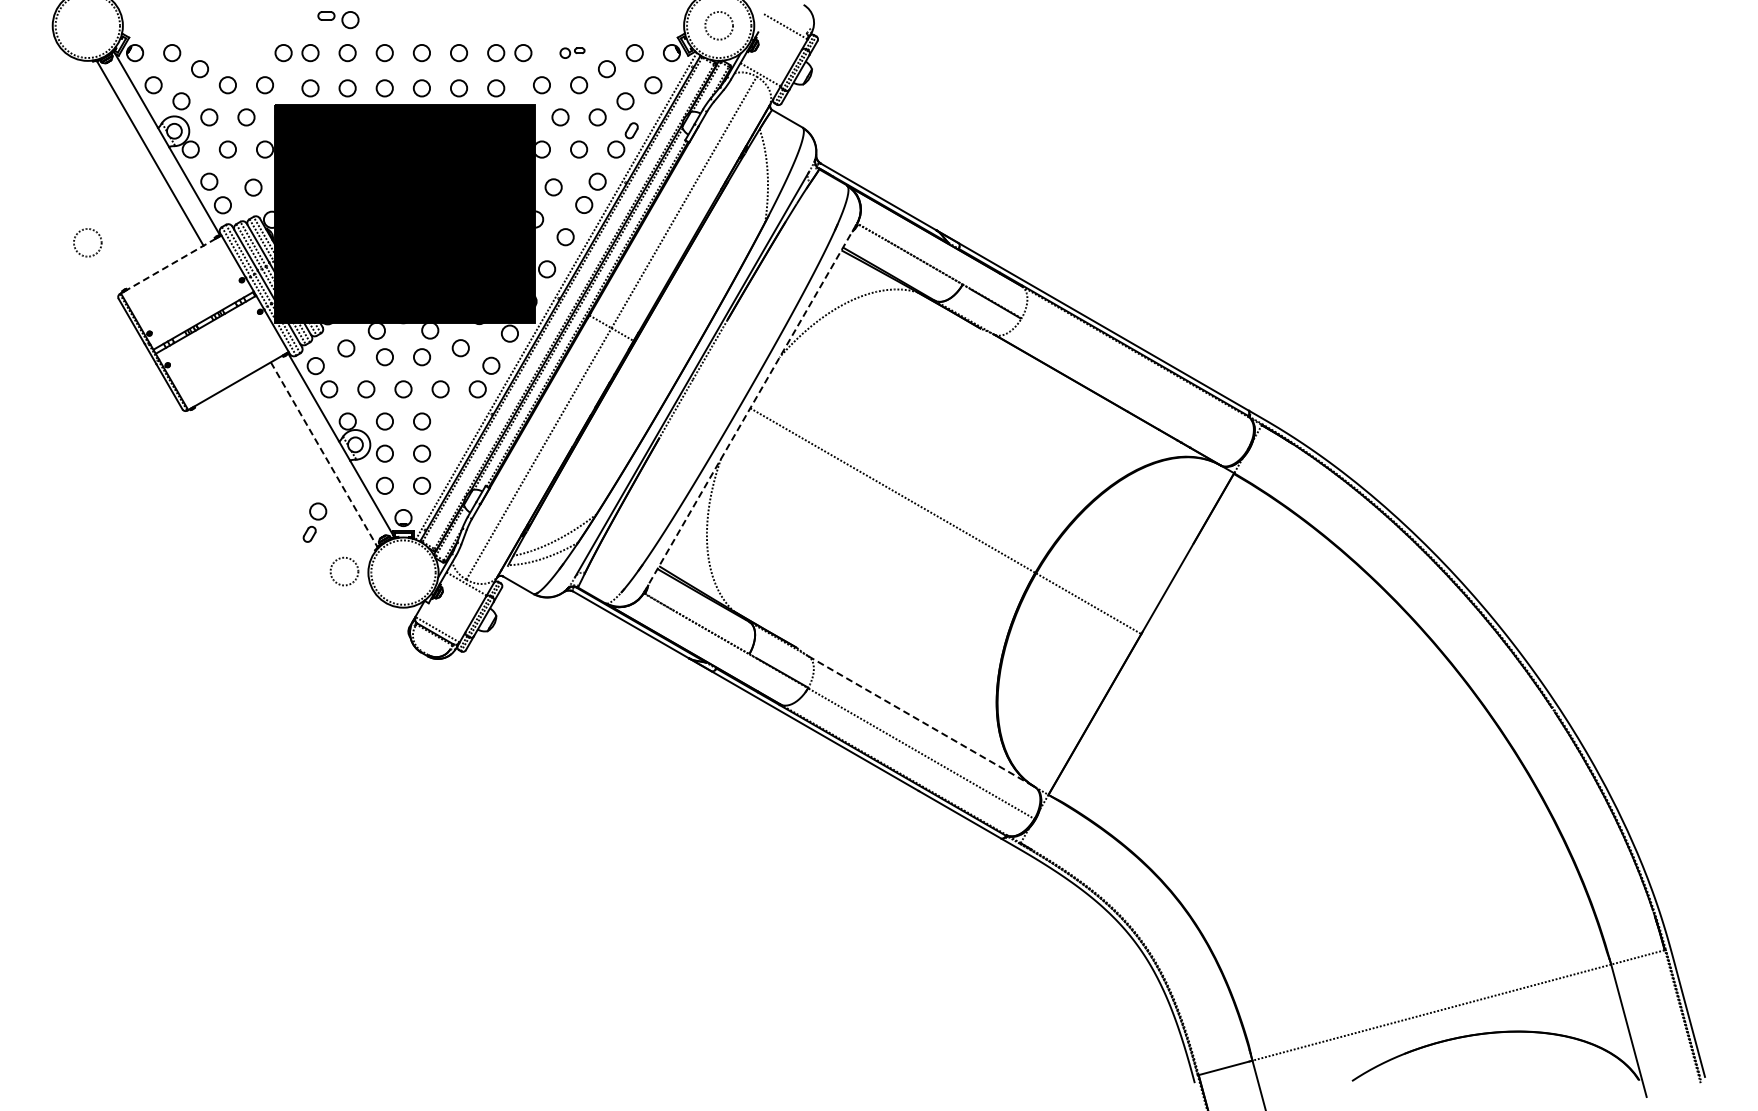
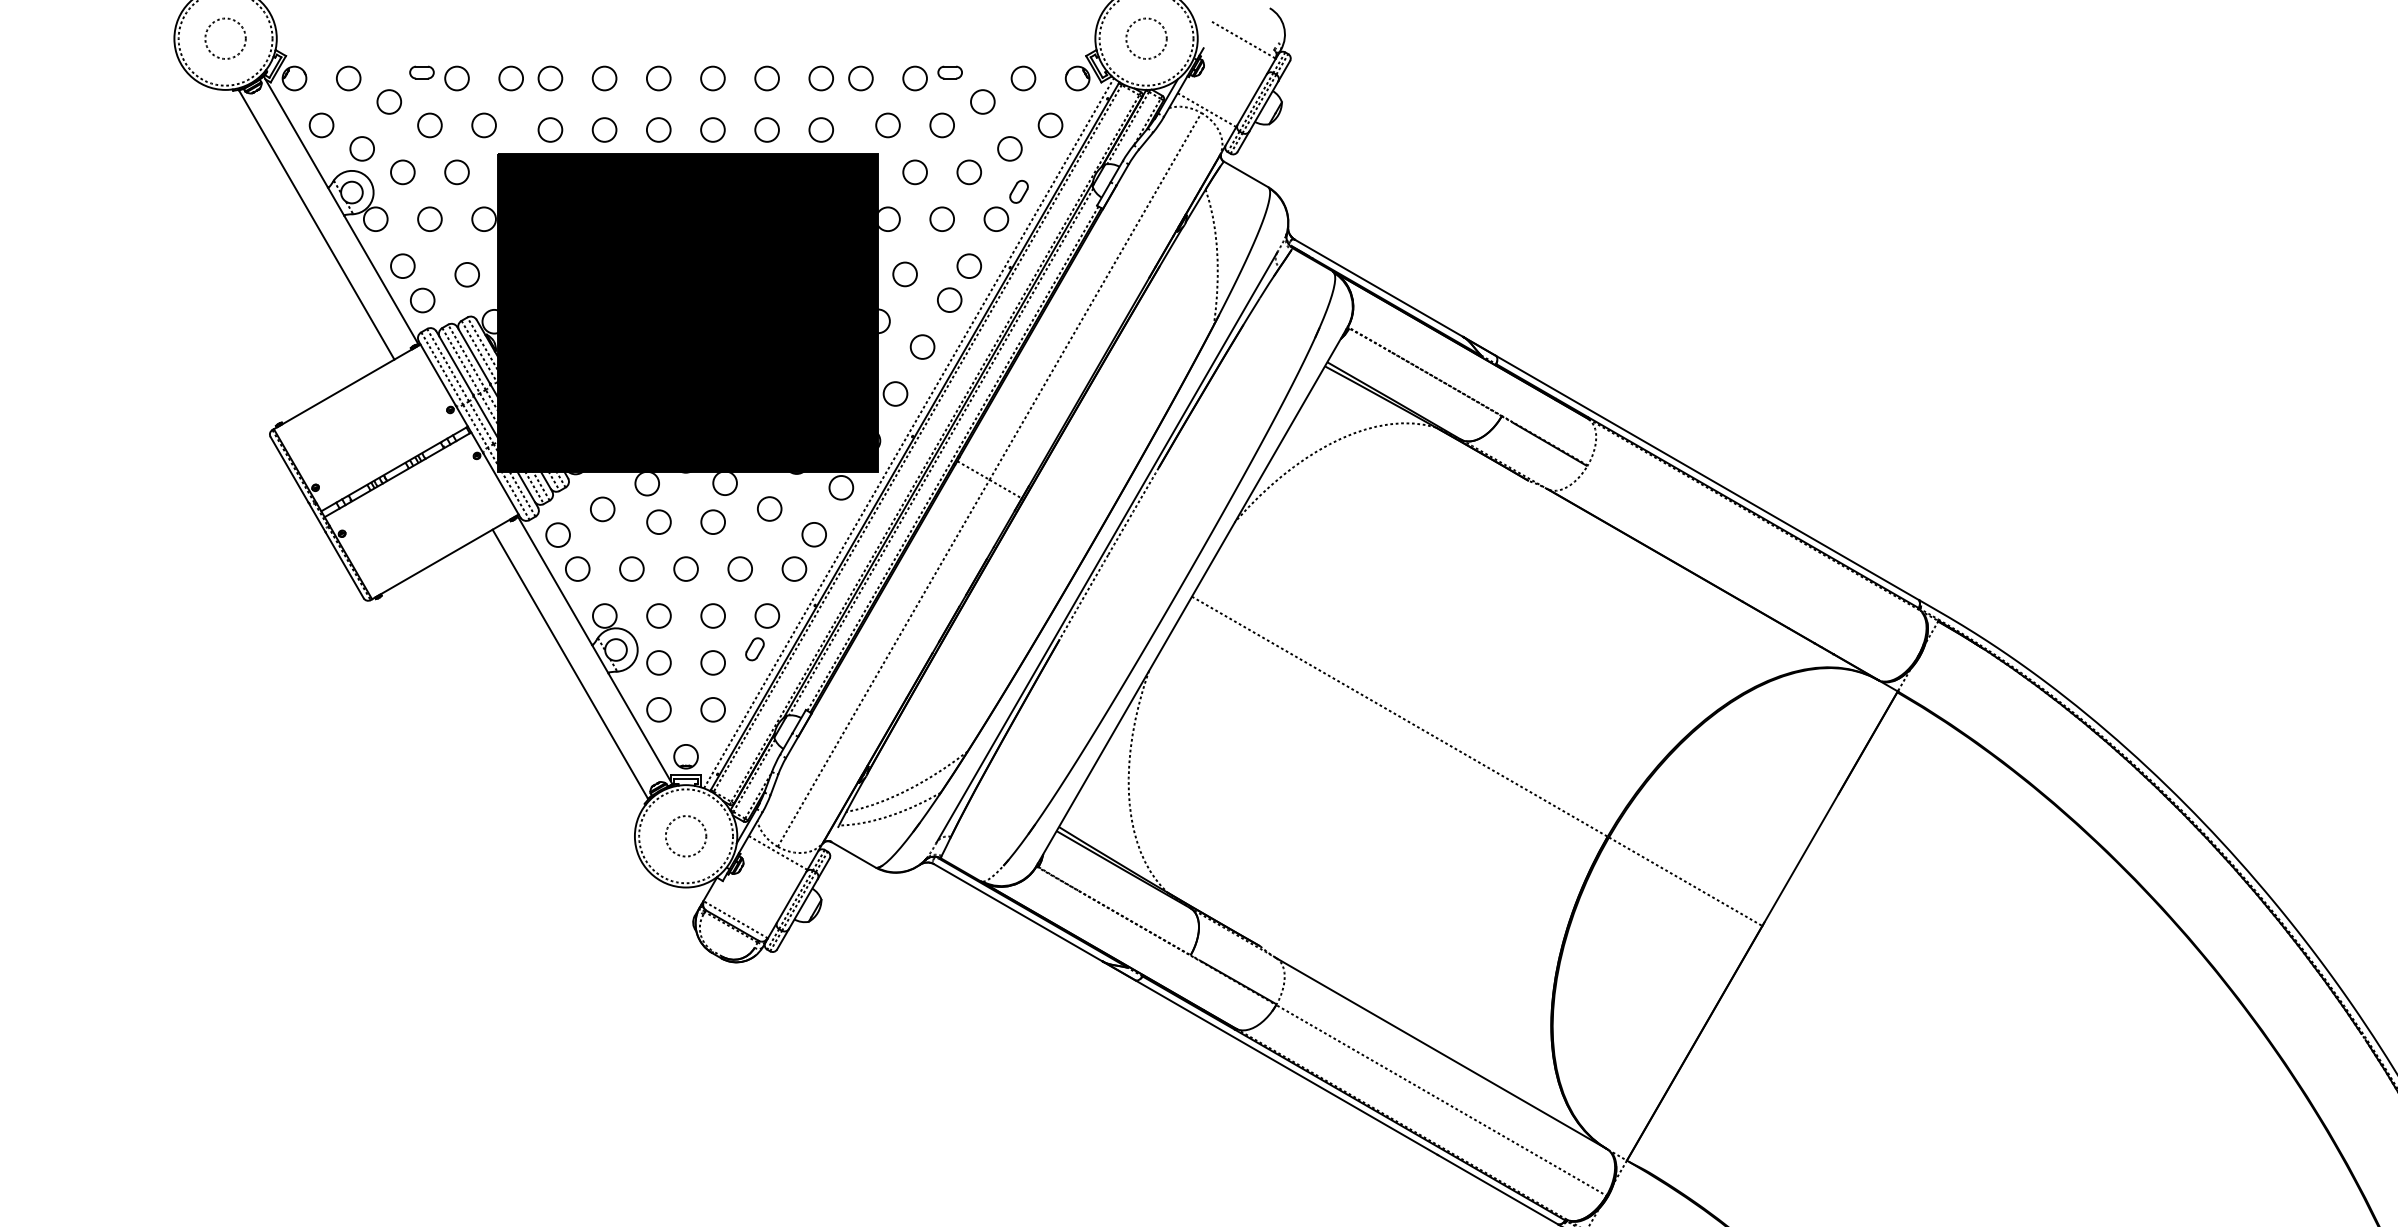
part: (338, 20) -> (439, 79), moved
part: (572, 53) -> (932, 79), size x1.67
circle: (87, 242) -> (225, 38), moved
line: (171, 264) -> (347, 386), dashed -> solid
line: (750, 407) -> (1192, 595), dashed -> solid
line: (324, 455) -> (570, 665), dashed -> solid
part: (314, 522) -> (761, 631), moved
circle: (344, 571) -> (686, 836), moved
line: (921, 721) -> (1441, 1053), dashed -> solid

